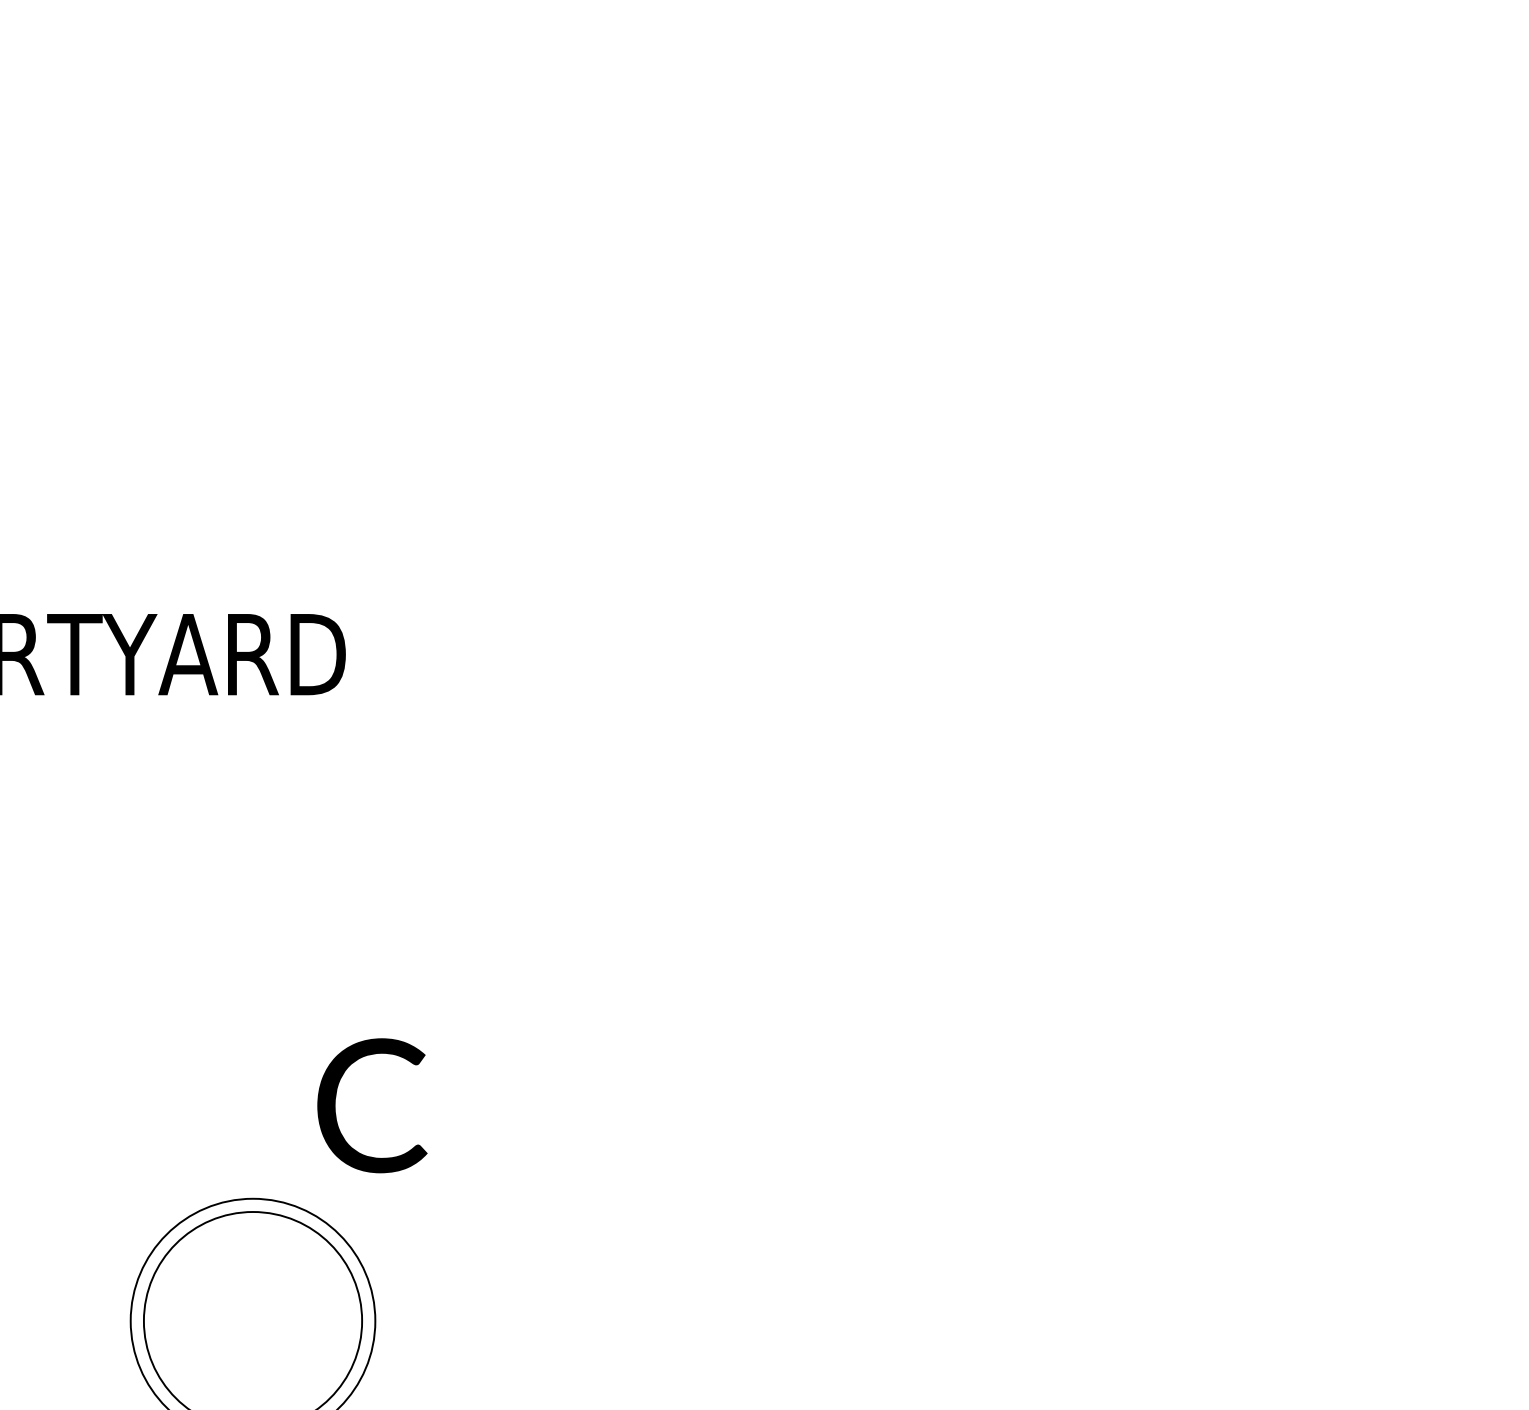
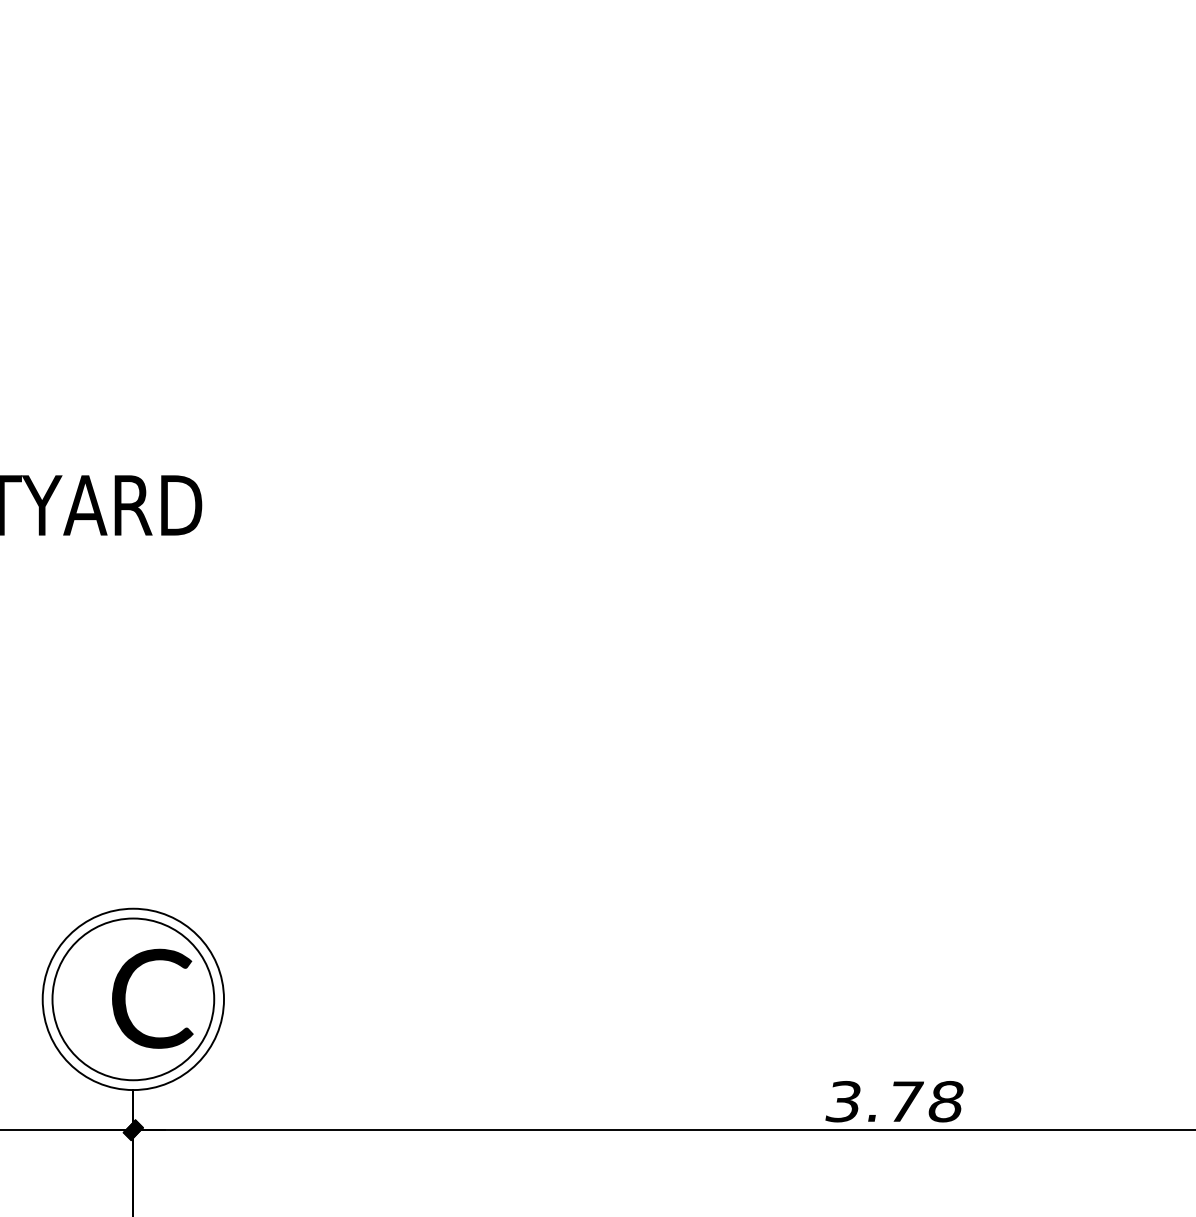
text: (371, 1105) -> (152, 998), moved

